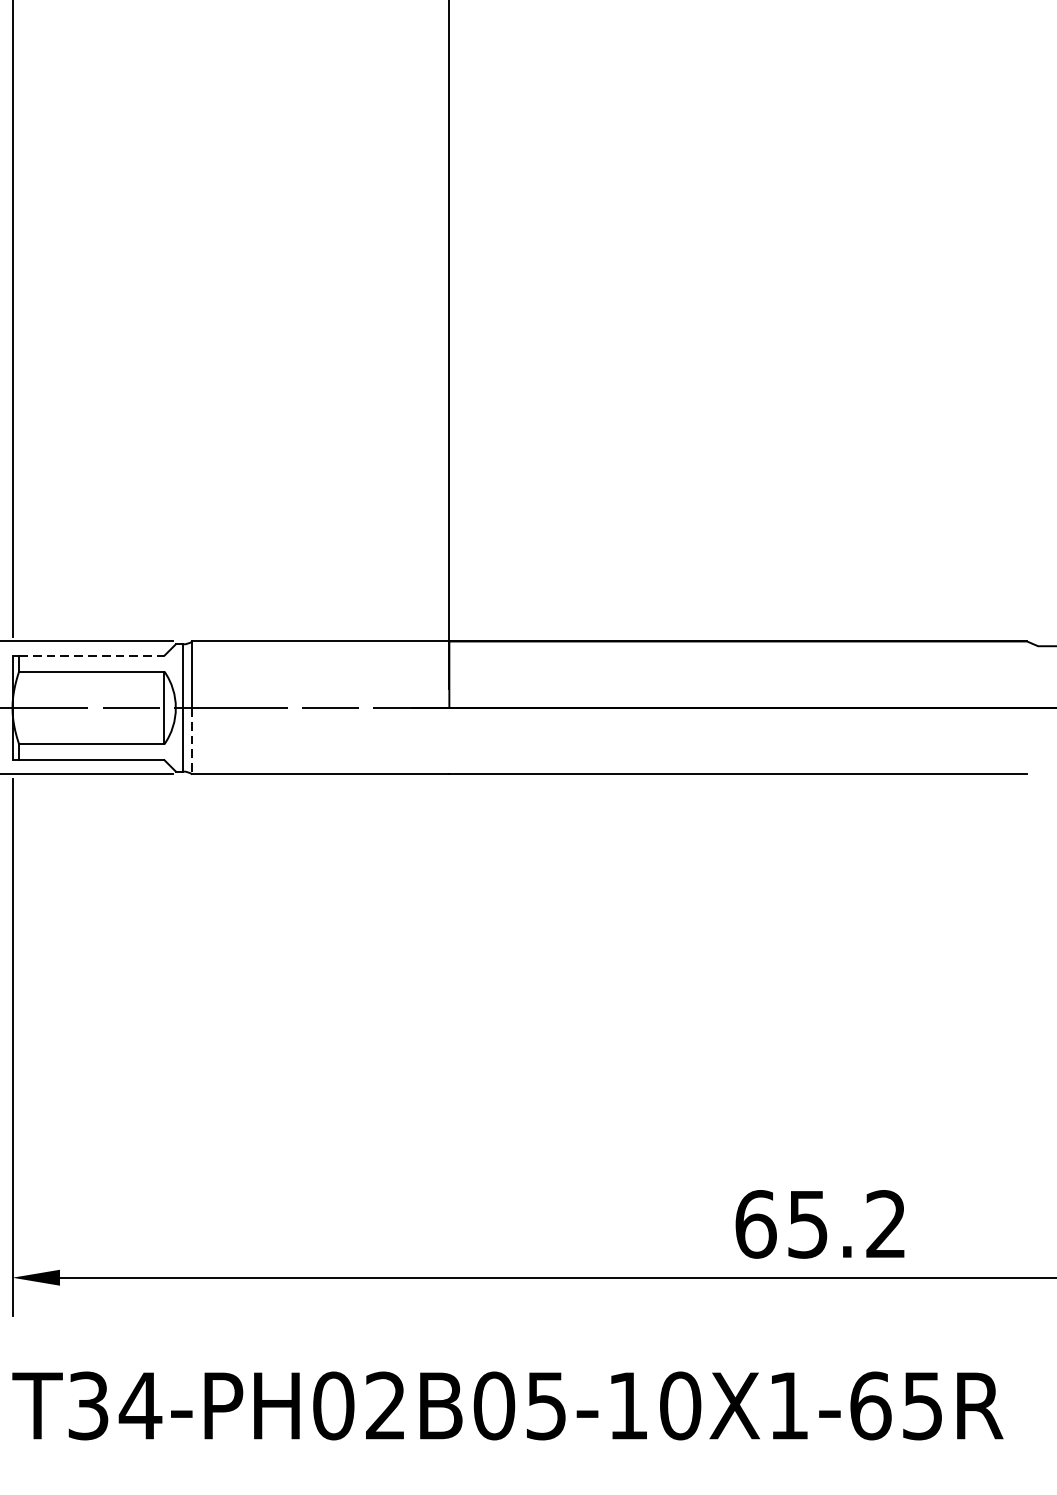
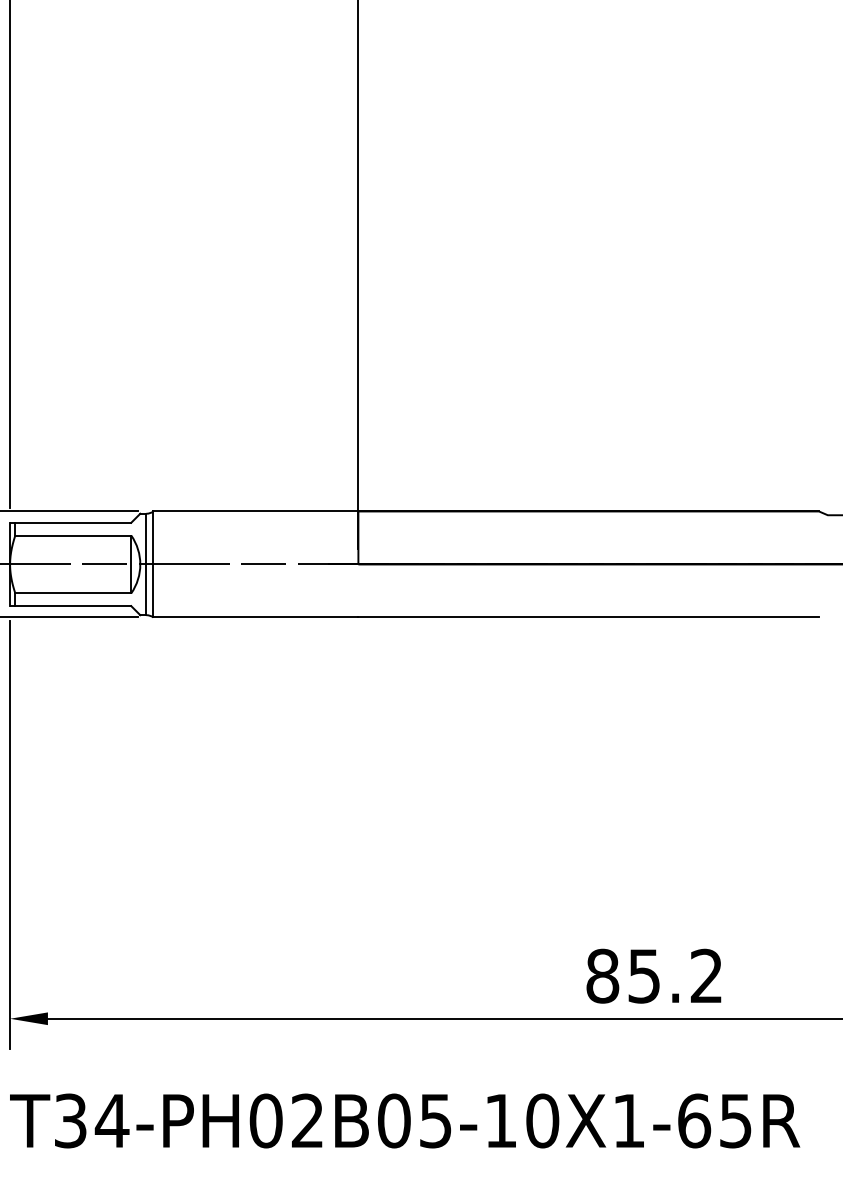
line: (92, 655) -> (73, 522), dashed -> solid
line: (192, 740) -> (153, 590), dashed -> solid
text: (755, 1223) -> (602, 975), 65.2 -> 85.2

